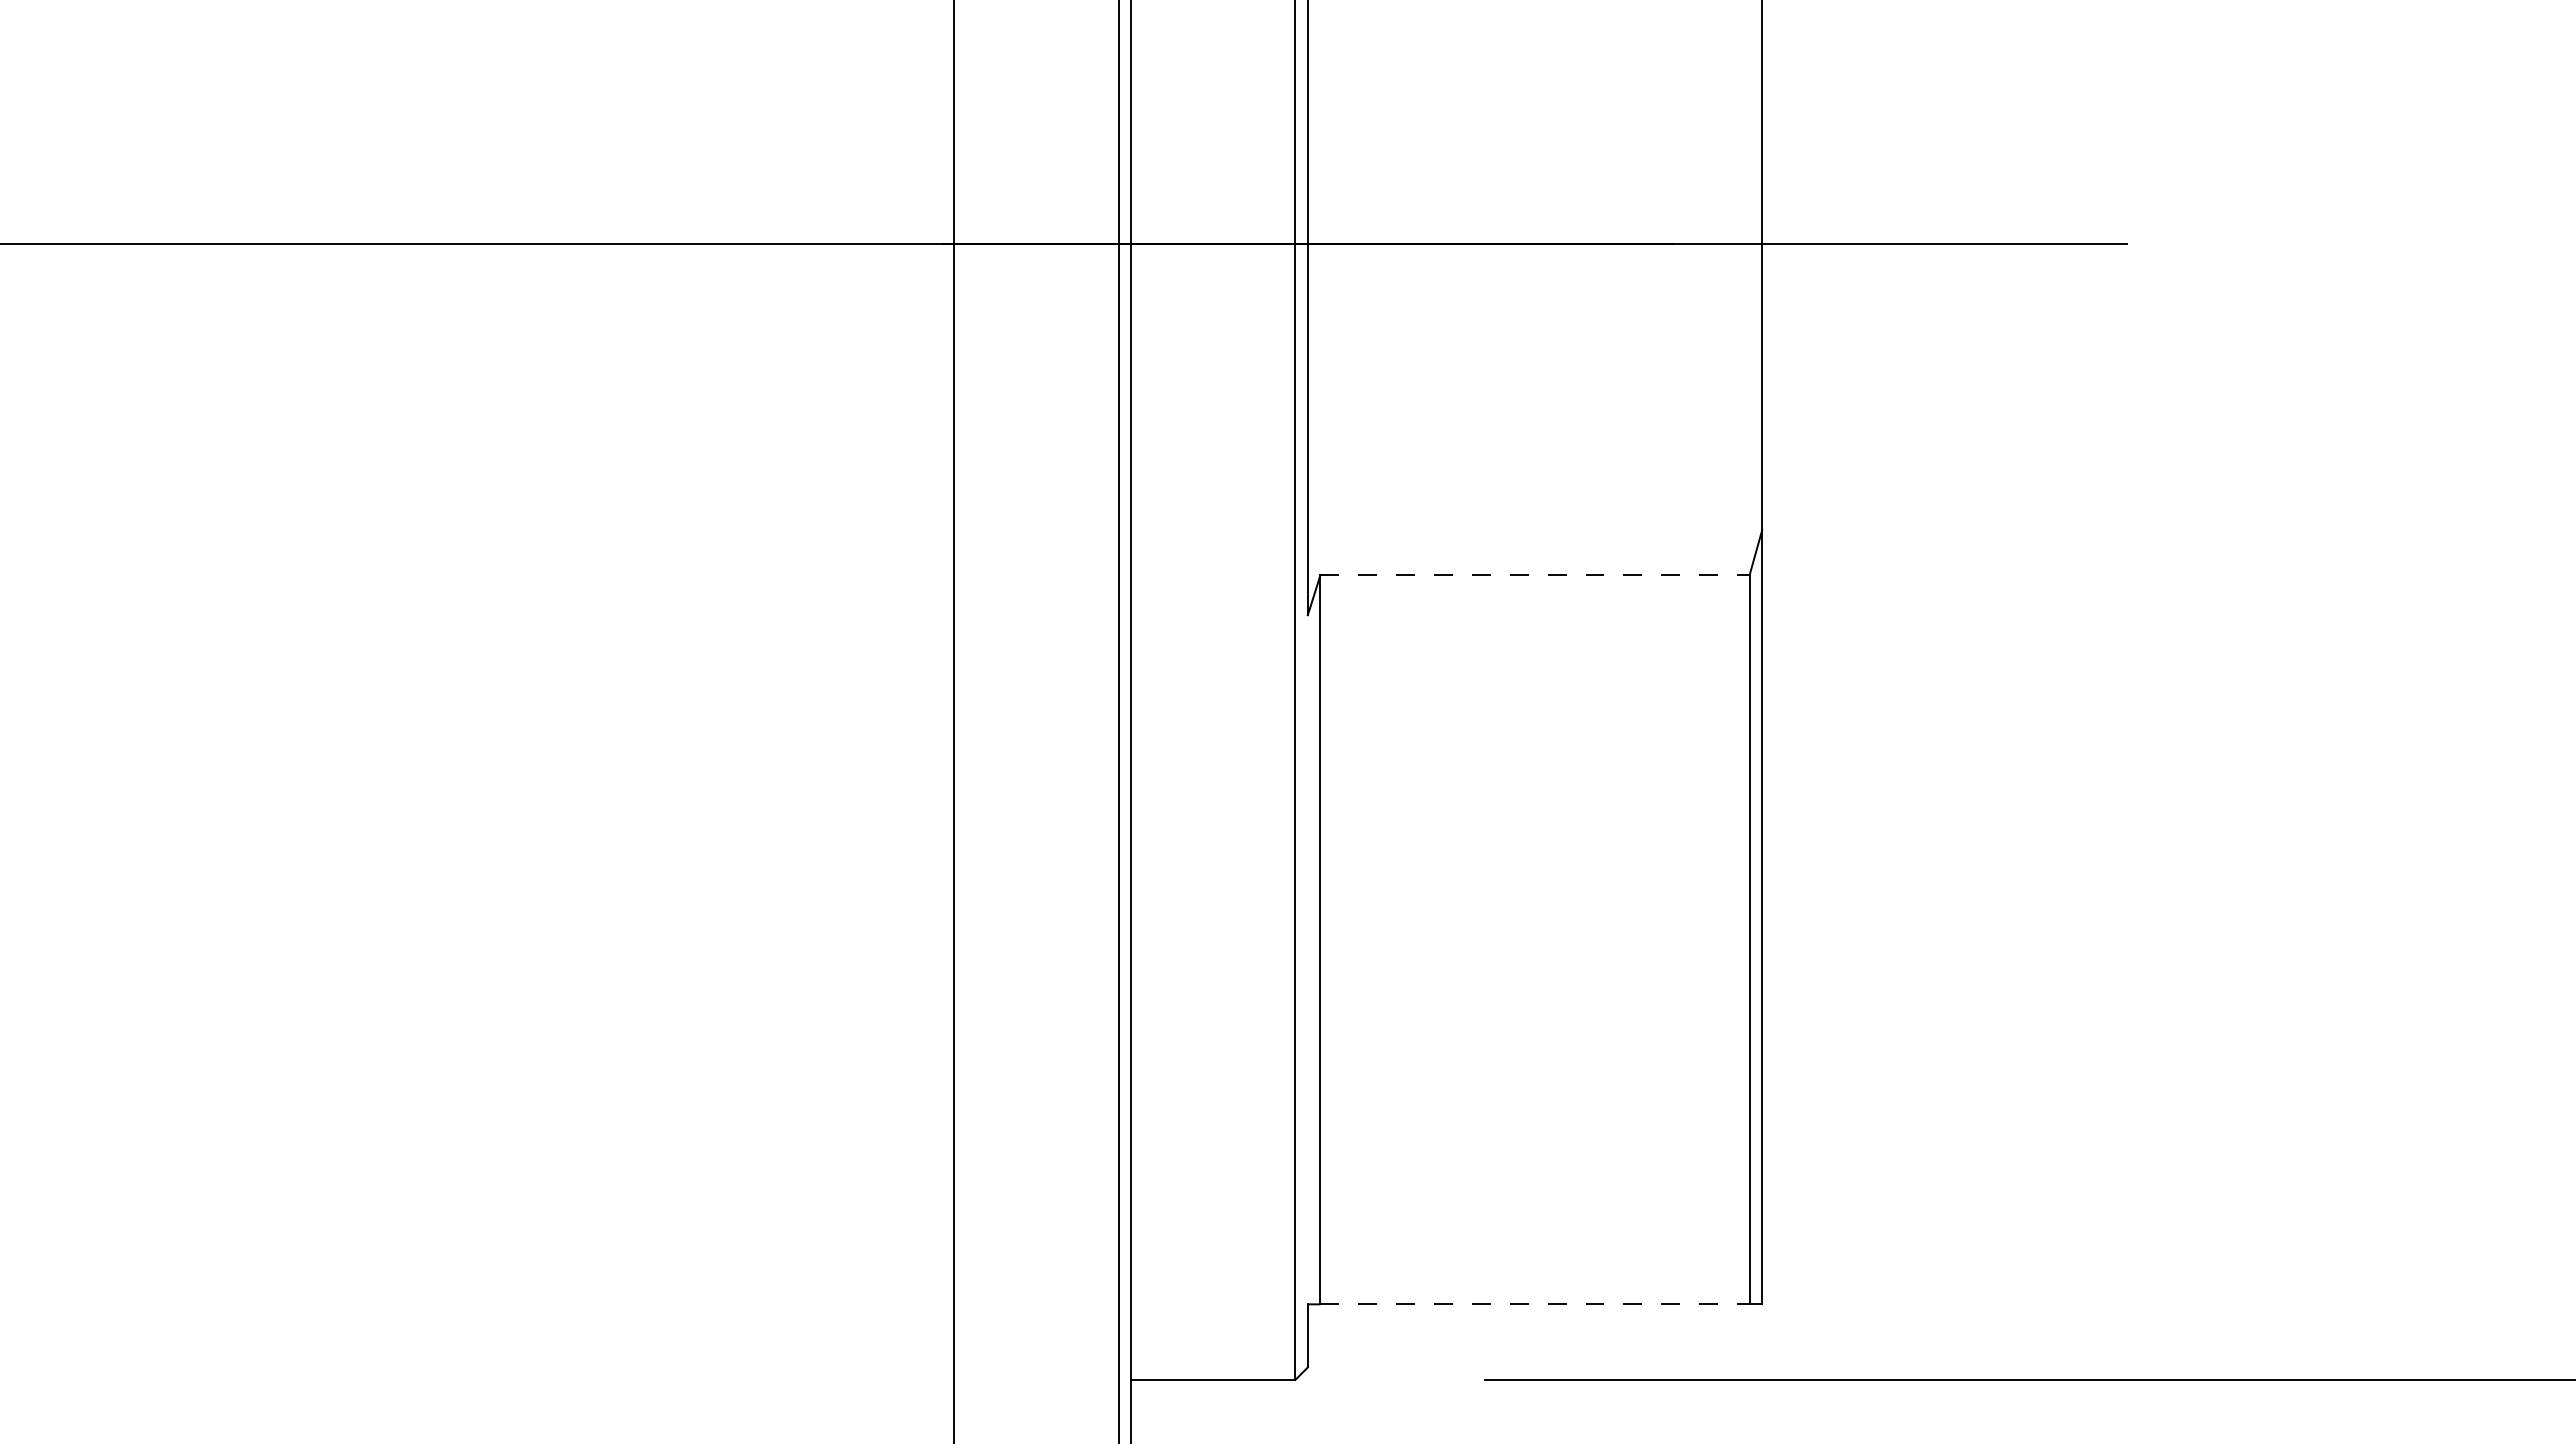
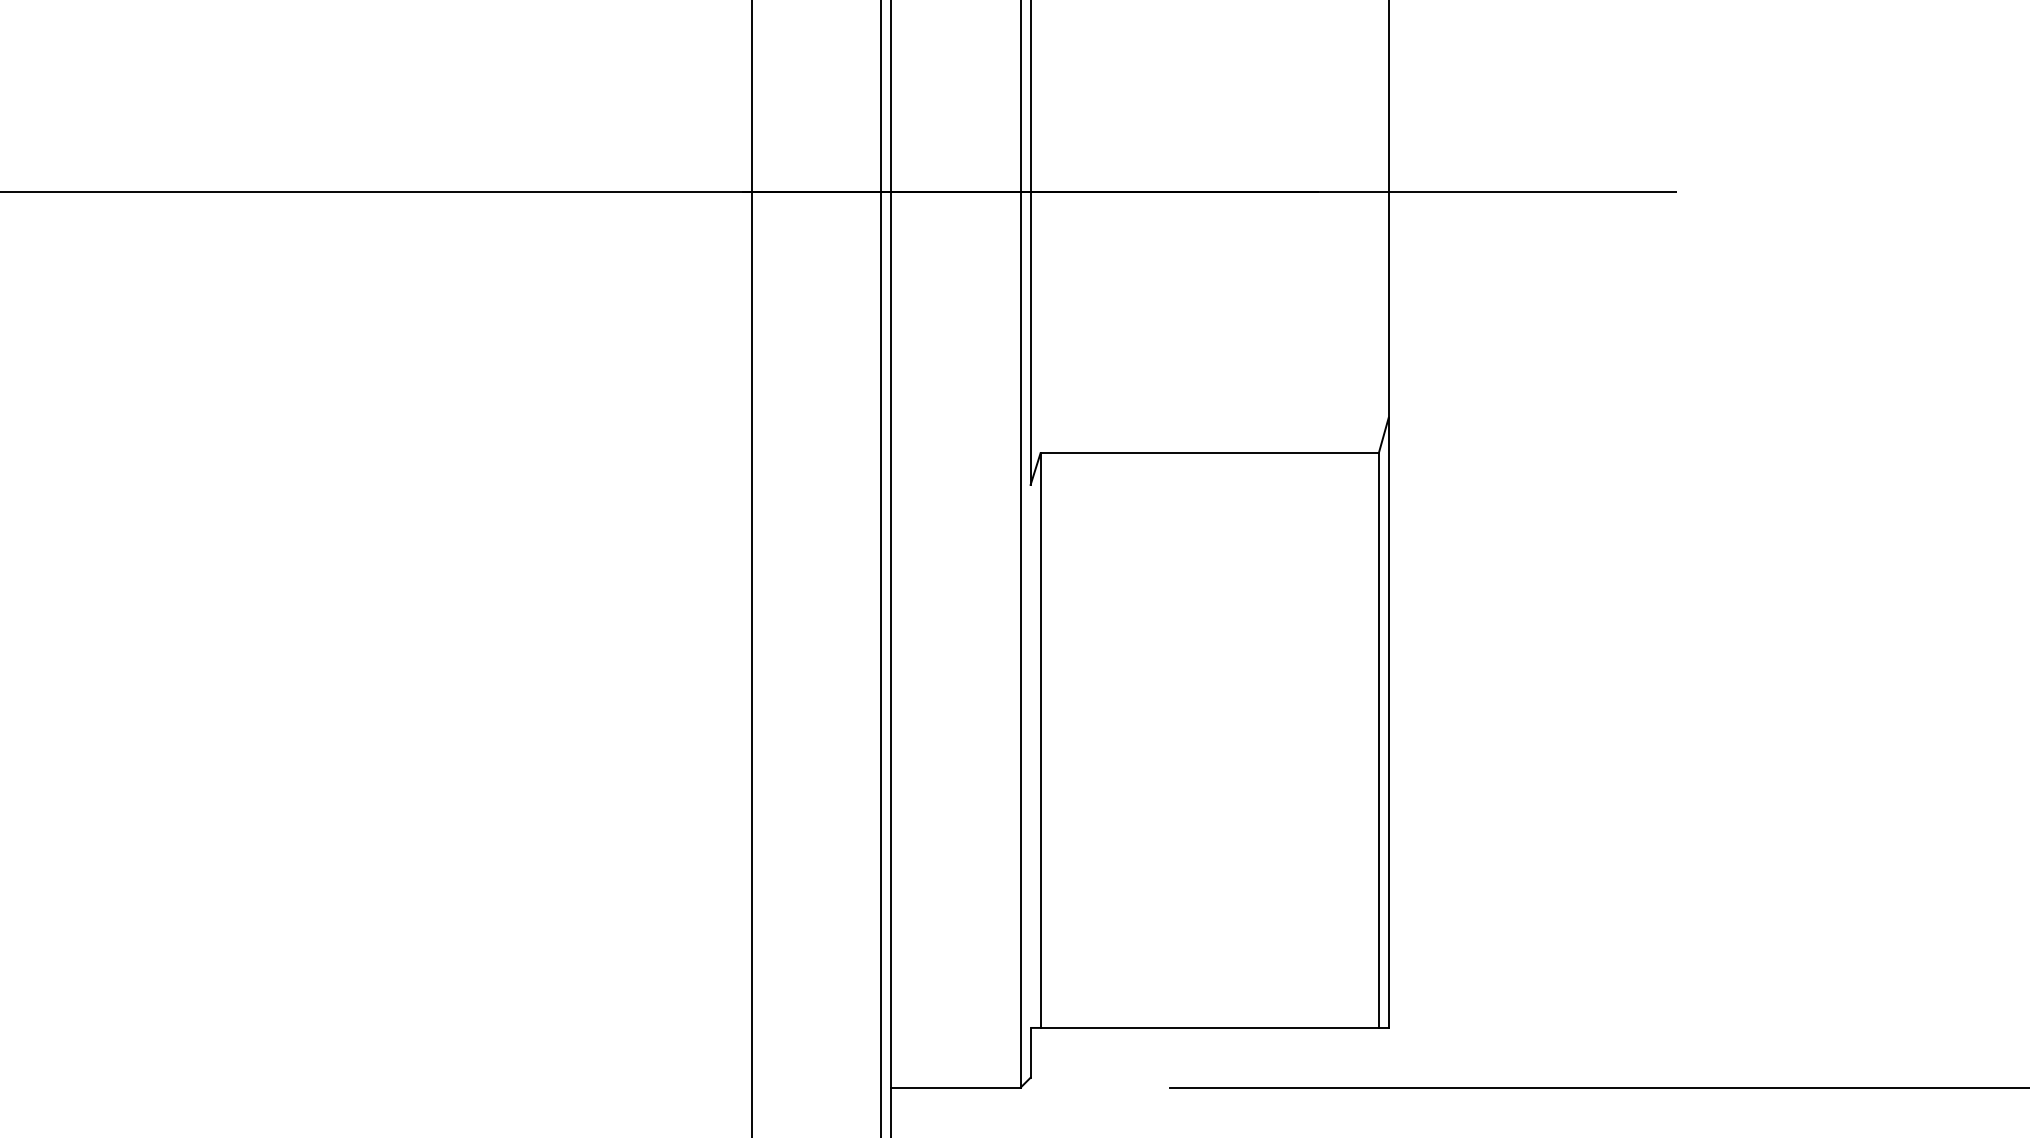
line: (1535, 575) -> (1210, 453), dashed -> solid
line: (1535, 1304) -> (1210, 1028), dashed -> solid

